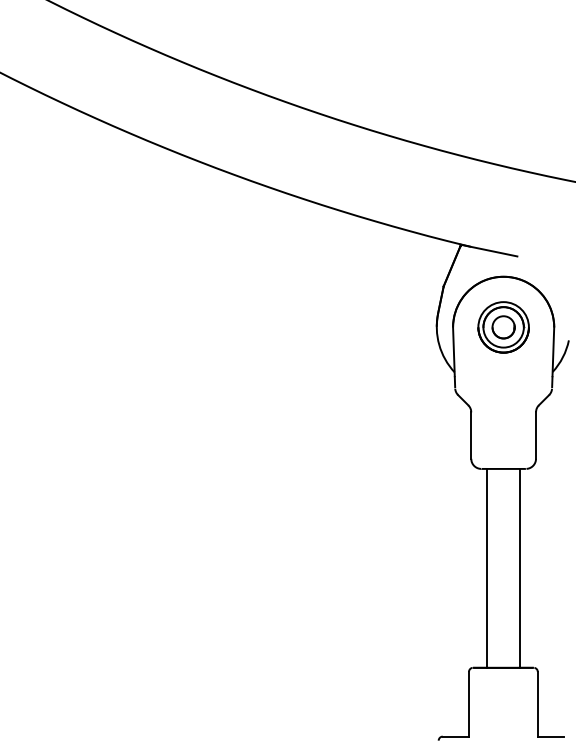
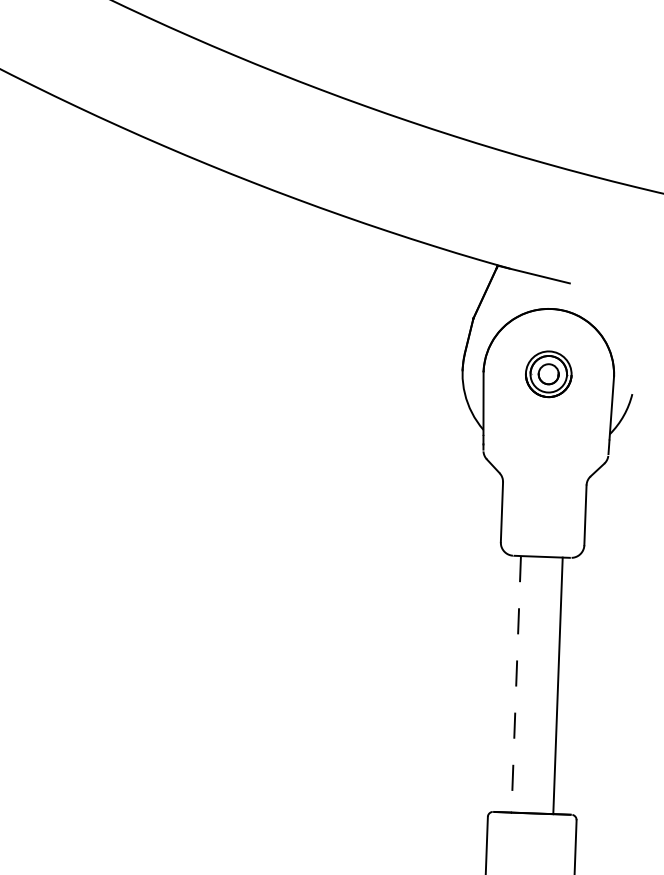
part: (503, 327) -> (548, 374), size x0.7
line: (487, 568) -> (516, 684), solid -> dashed

